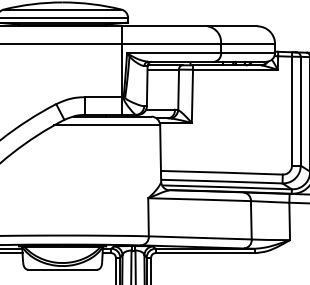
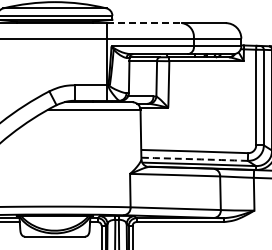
line: (164, 26) -> (144, 23), solid -> dashed
arc: (221, 181) -> (194, 159), solid -> dashed

